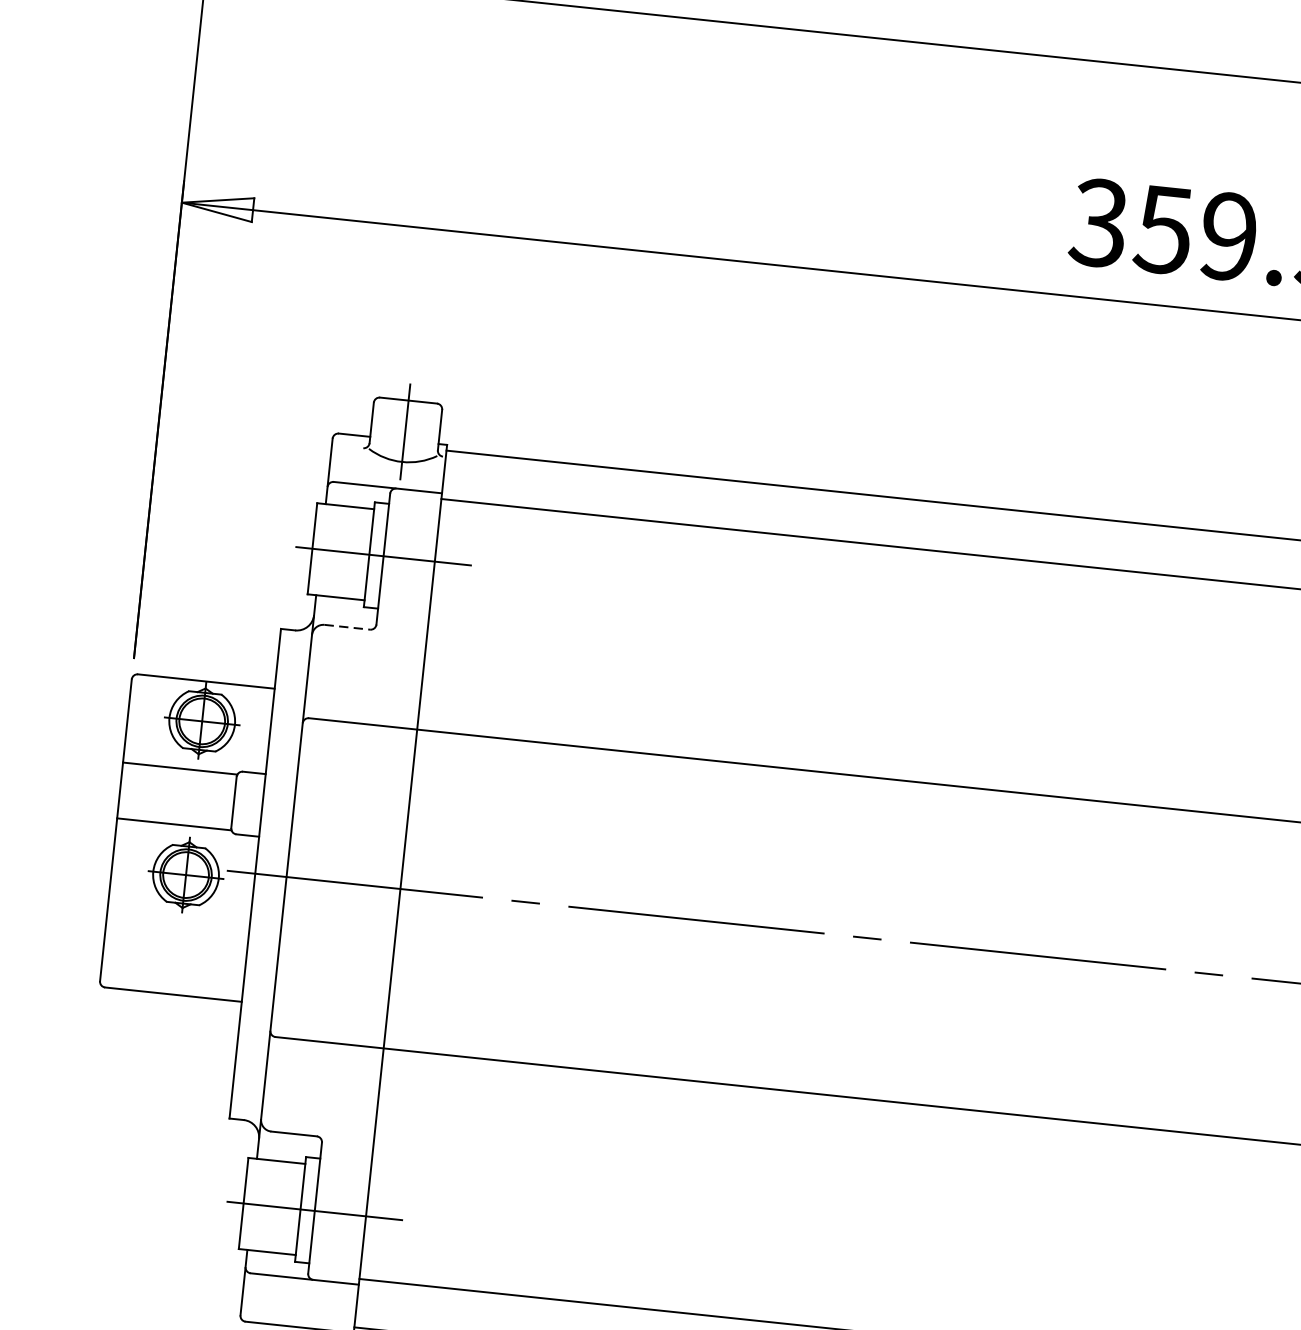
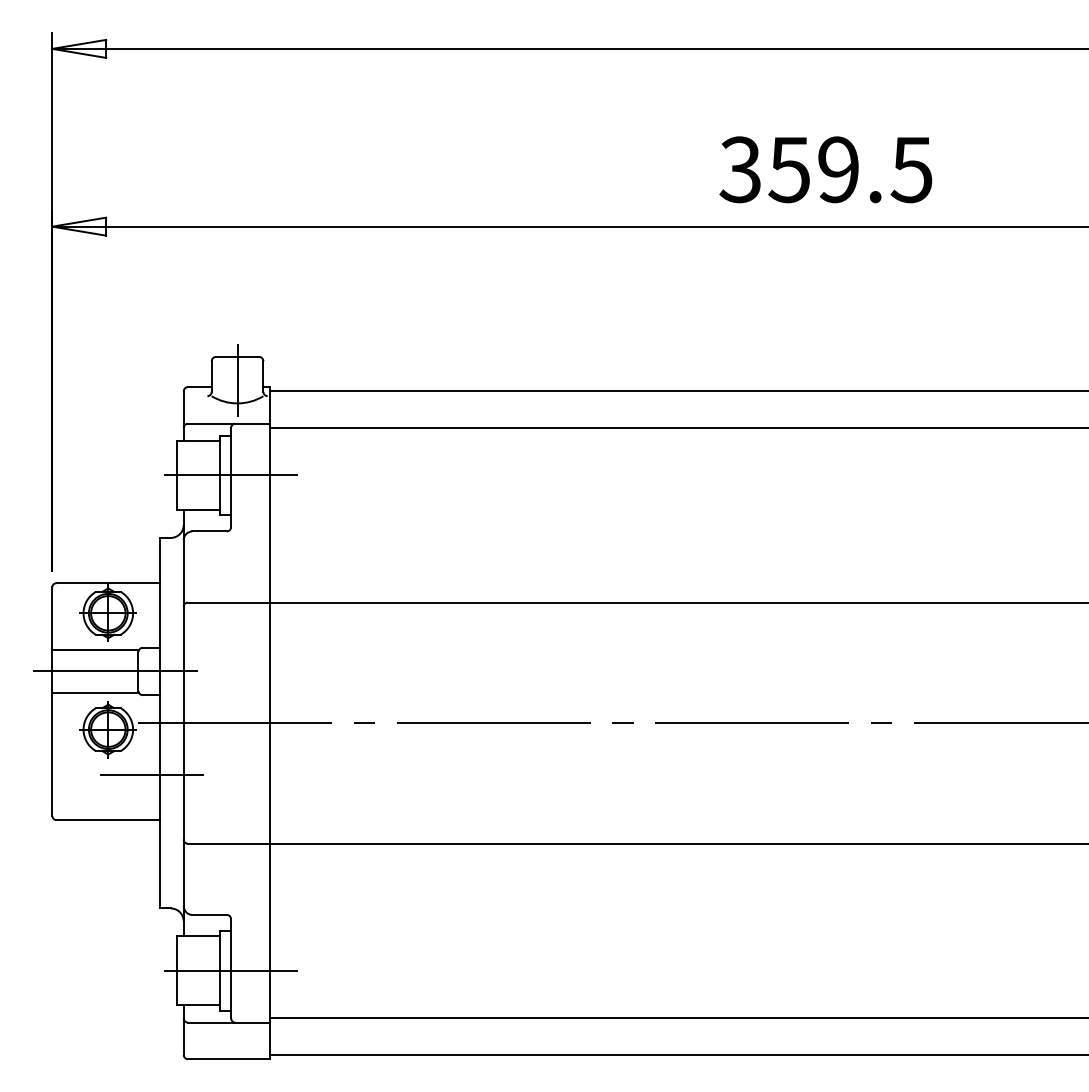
line: (348, 627) -> (210, 531), dashed -> solid
line: (203, 799) -> (115, 671), added
line: (236, 940) -> (151, 774), added

